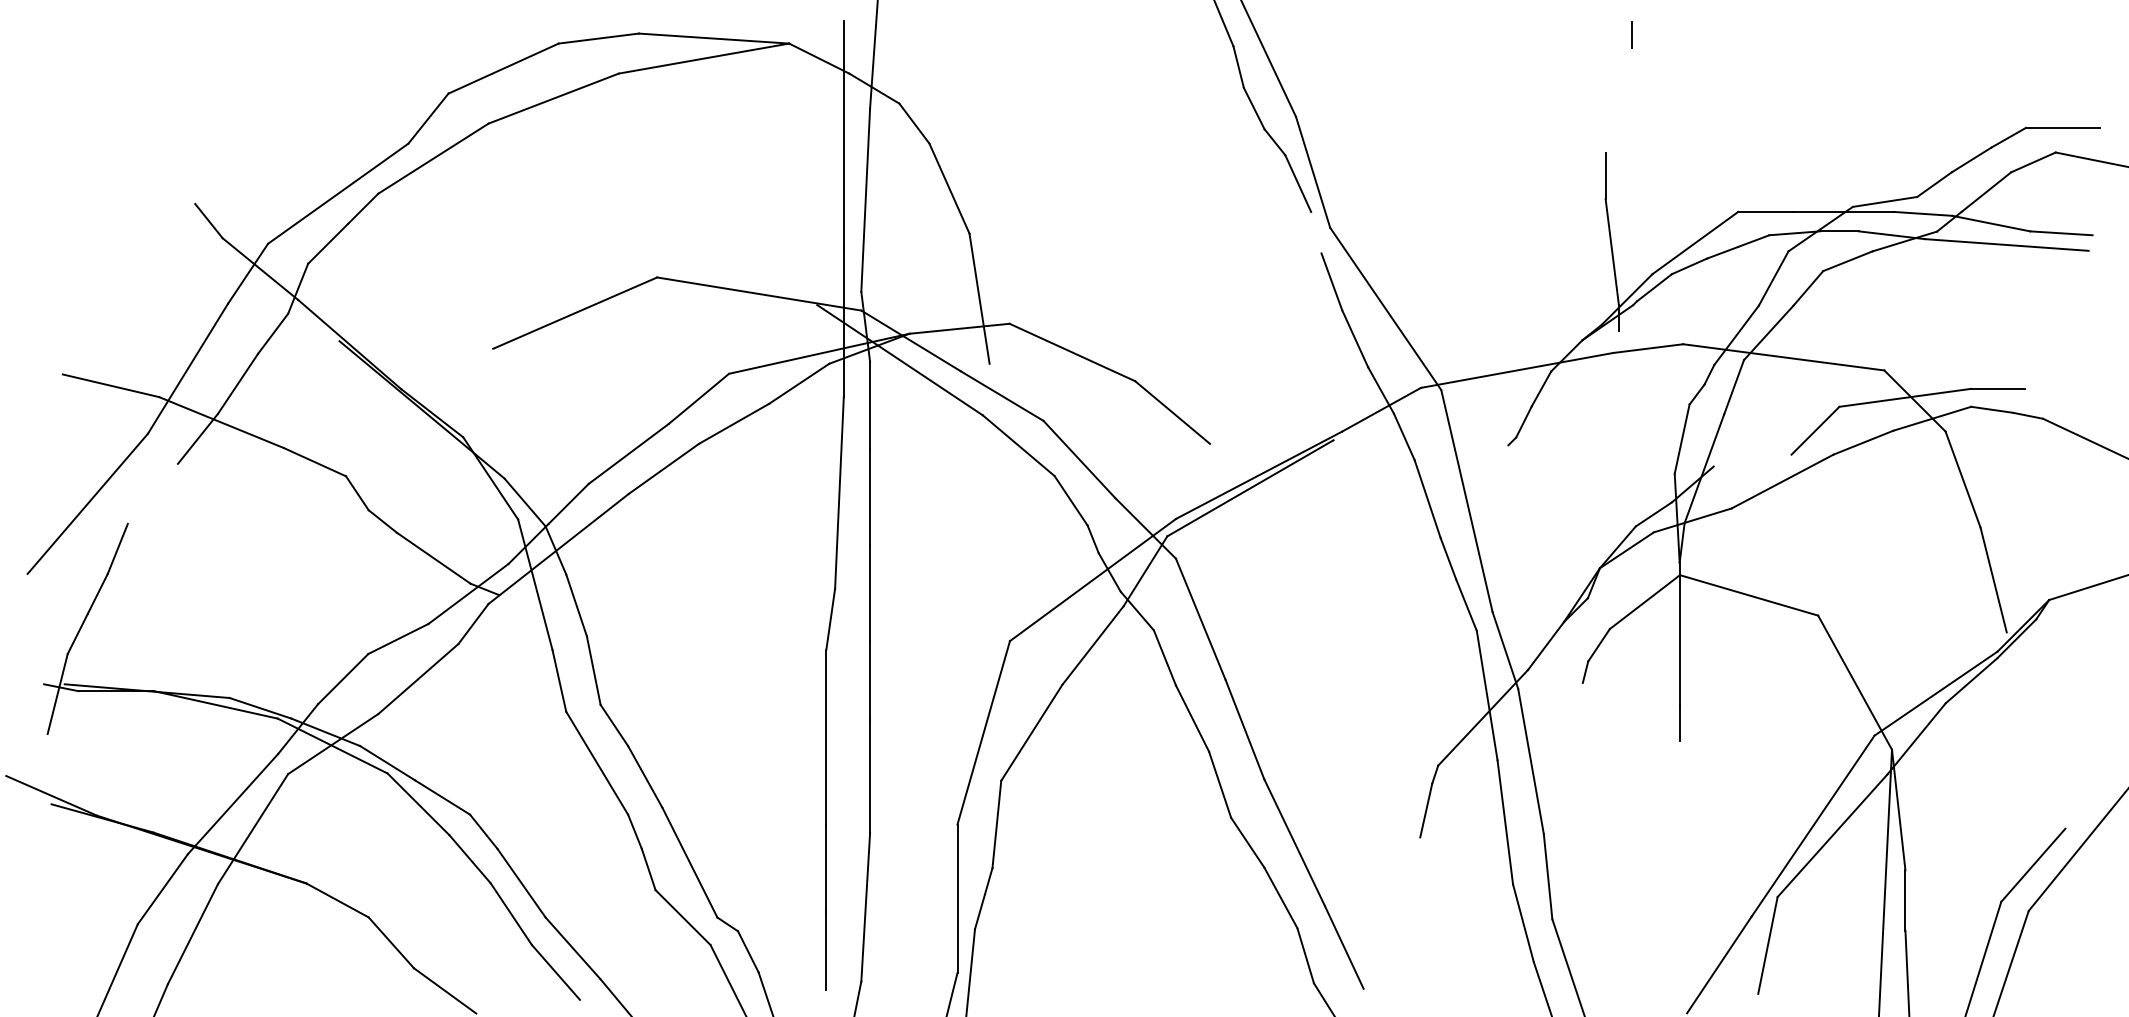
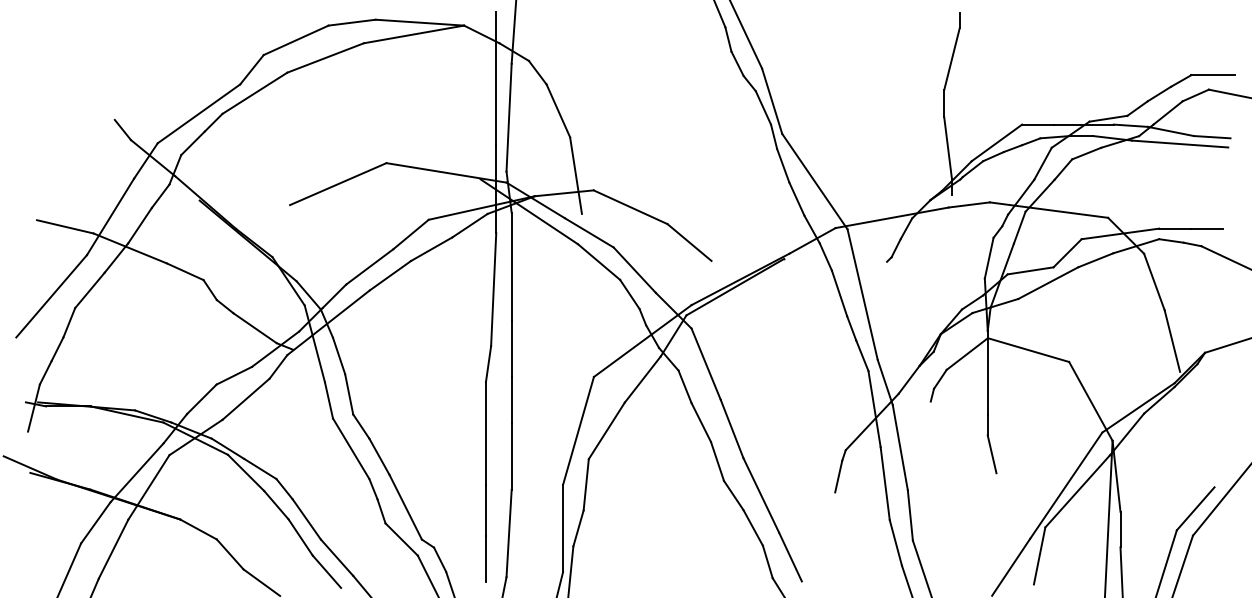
line: (1618, 101) -> (951, 59), added
line: (1317, 232) -> (774, 136), added
line: (2051, 388) -> (1206, 228), added
line: (1752, 460) -> (1030, 270), added
line: (152, 494) -> (89, 290), added
line: (1686, 772) -> (991, 454), added

